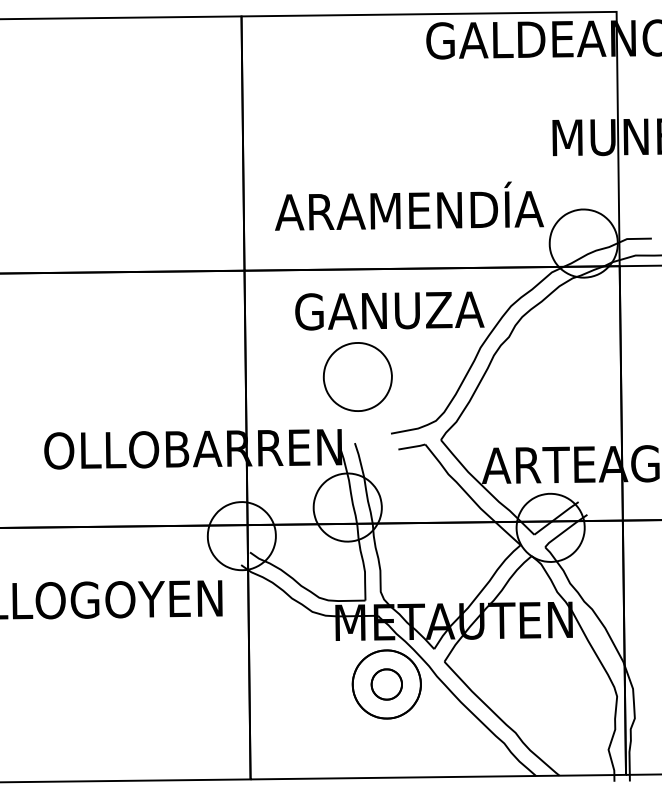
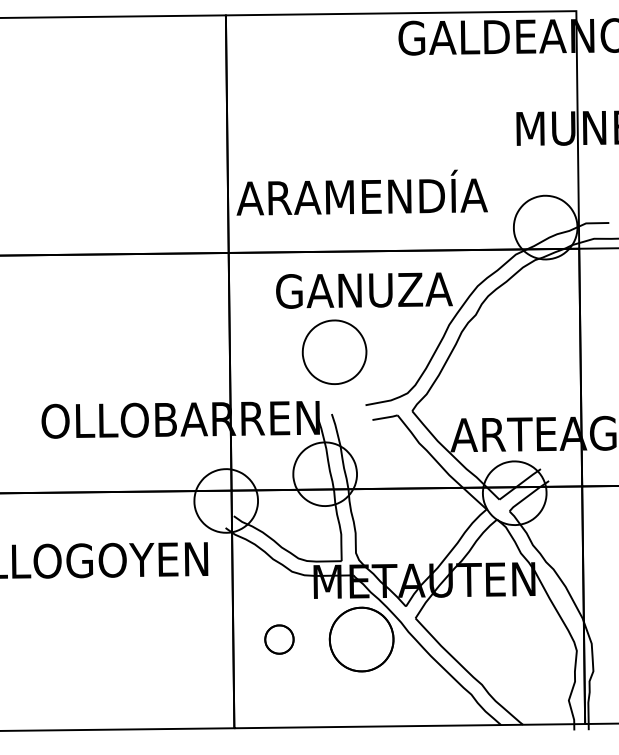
text: (409, 205) -> (362, 192), moved
part: (386, 684) -> (279, 639), moved

